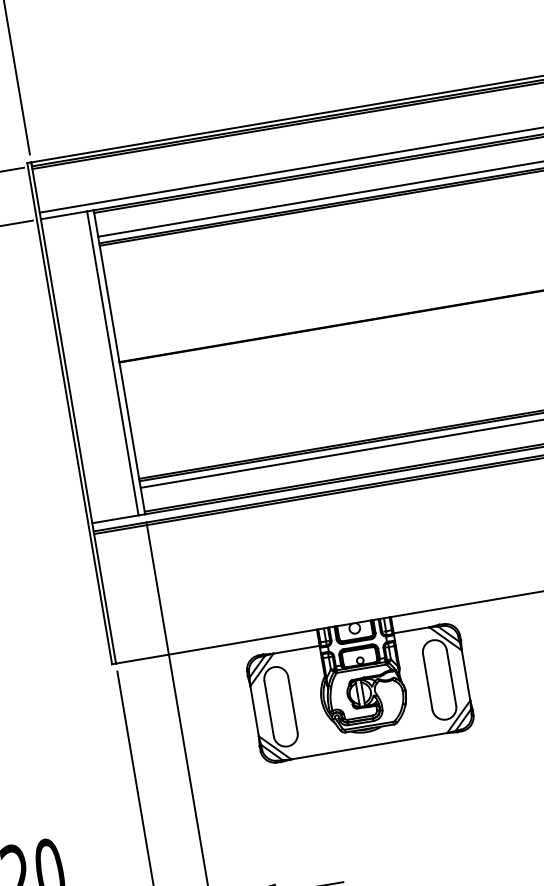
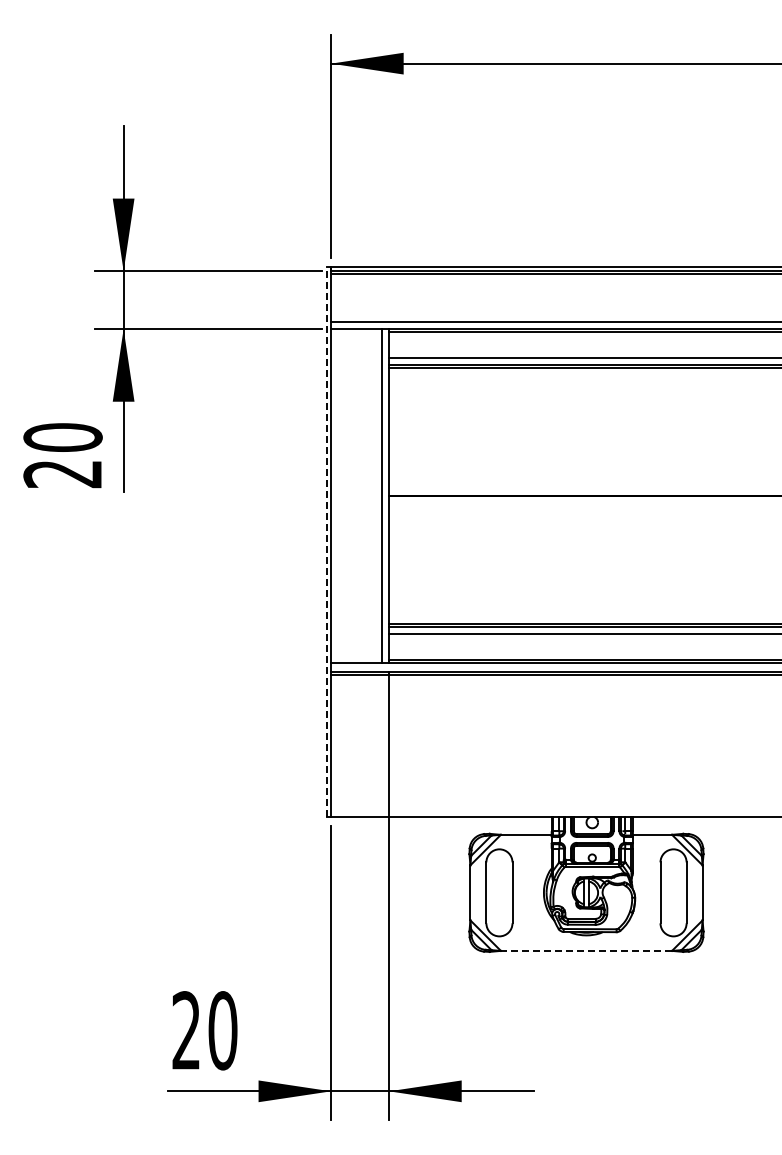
line: (69, 413) -> (326, 541), solid -> dashed
line: (369, 745) -> (586, 950), solid -> dashed

